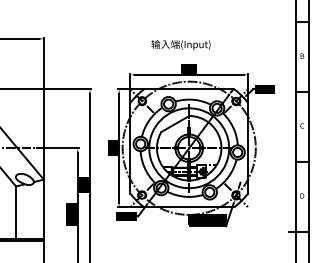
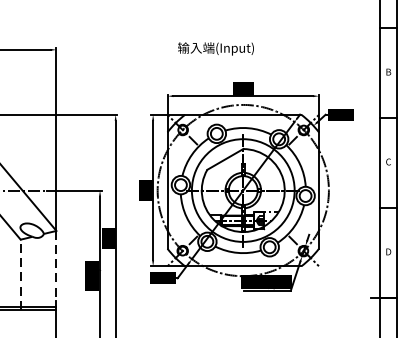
text: (180, 45) -> (215, 49), moved
line: (43, 207) -> (55, 266), solid -> dashed
line: (16, 213) -> (21, 274), solid -> dashed

